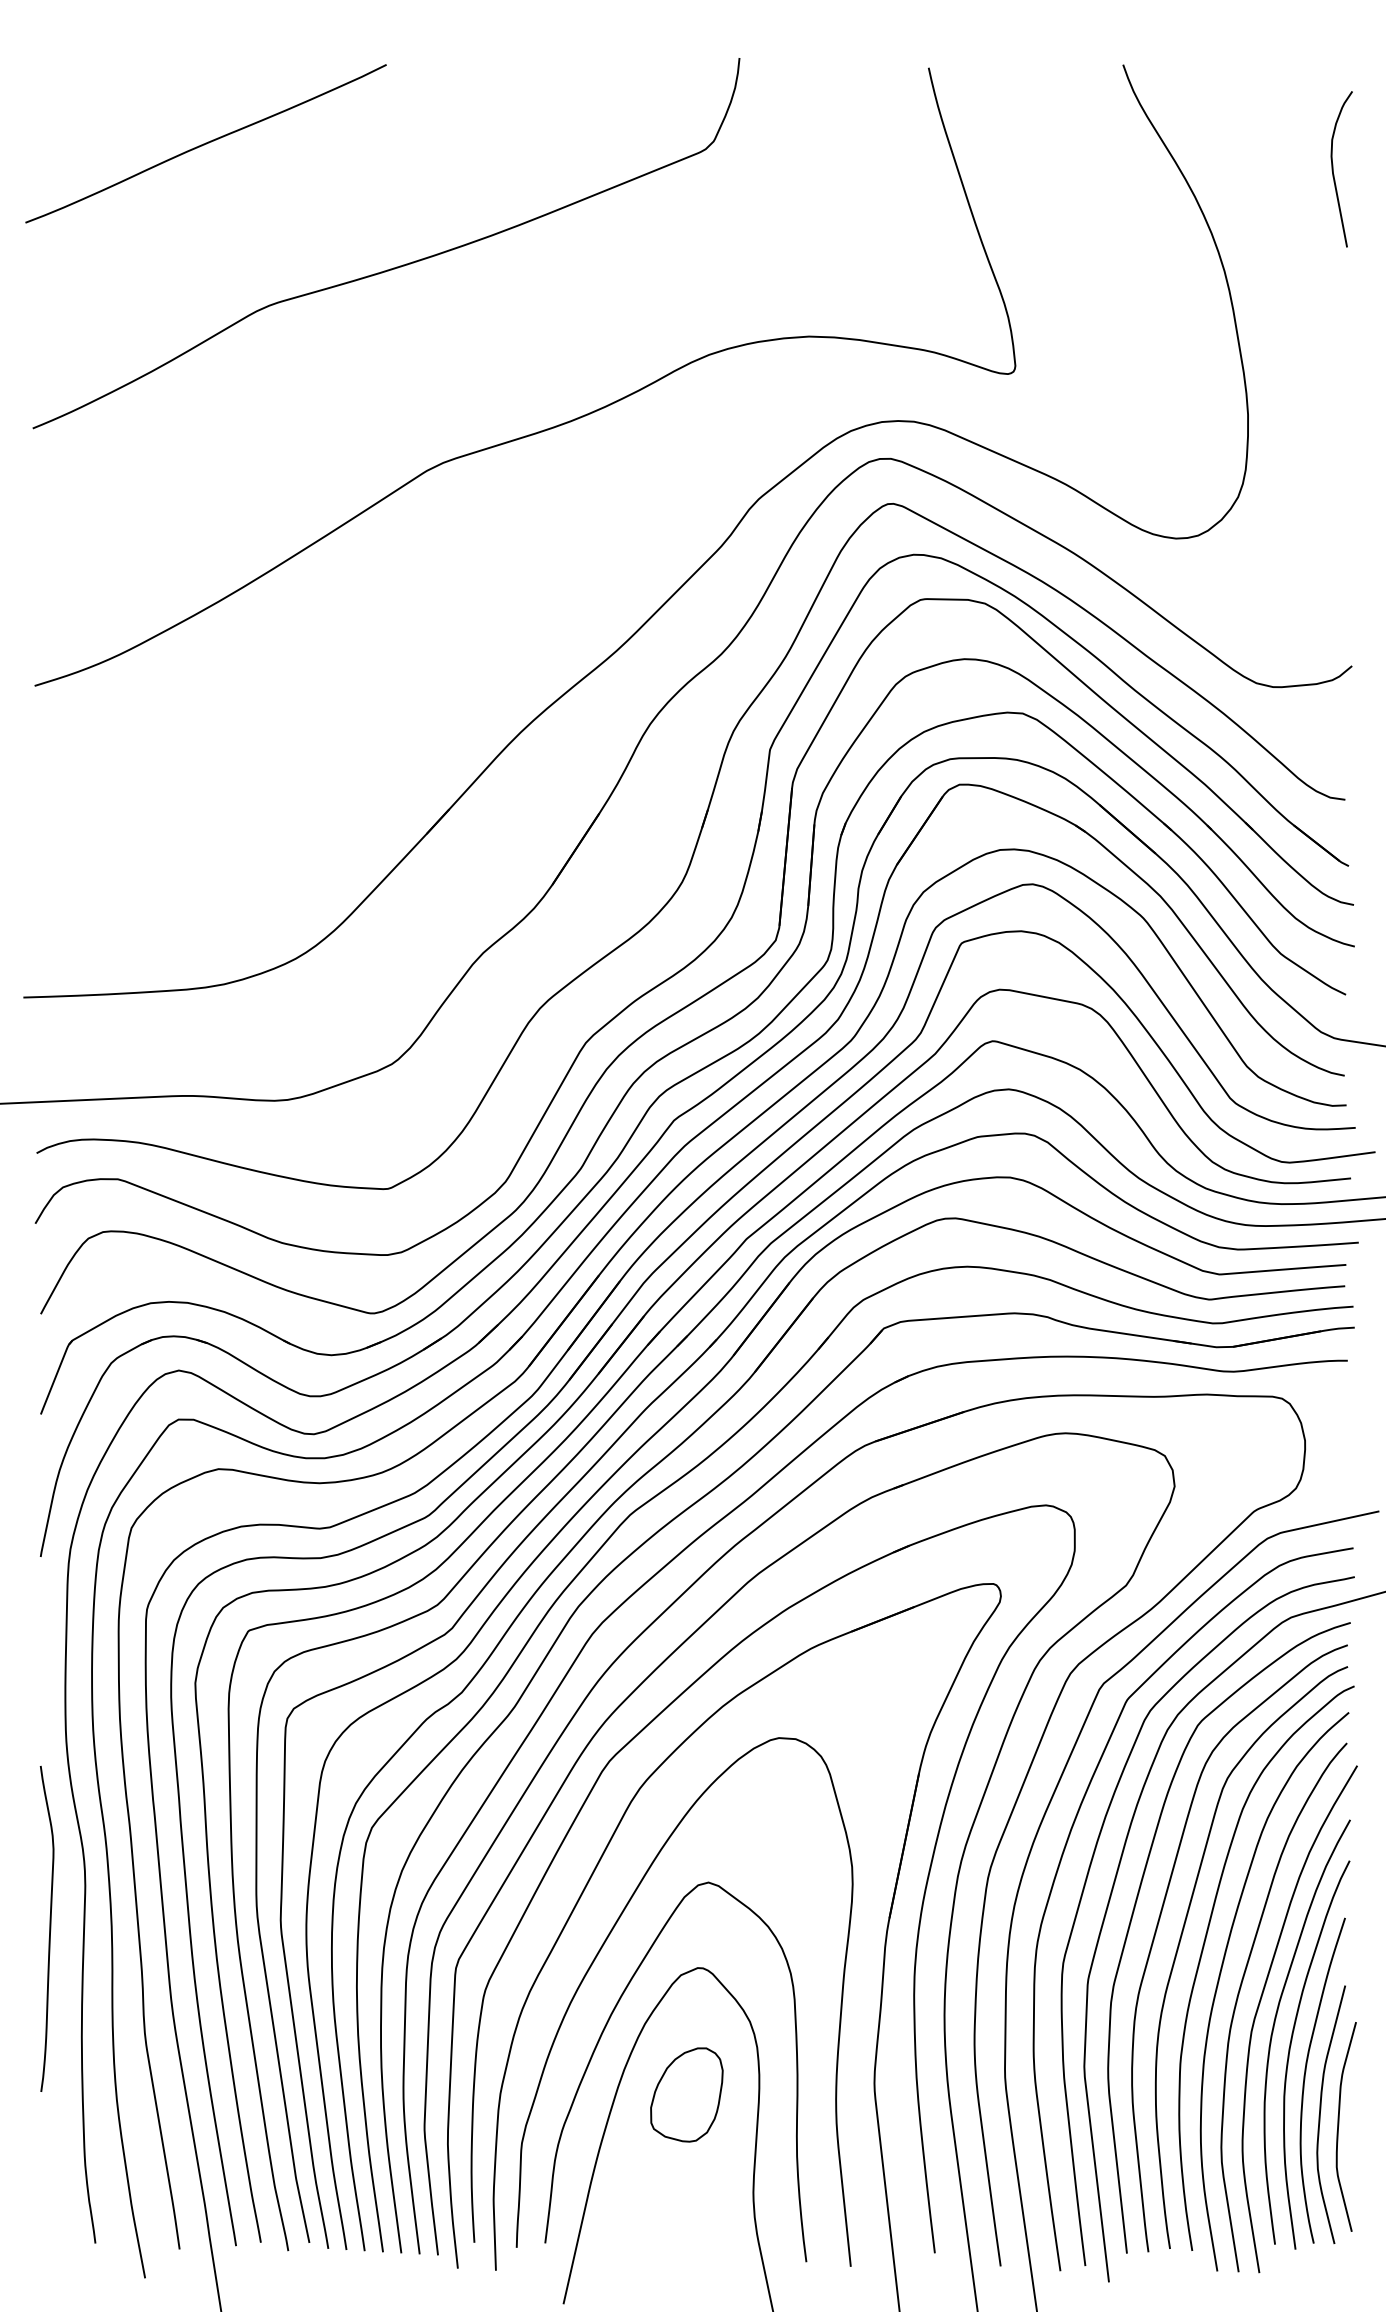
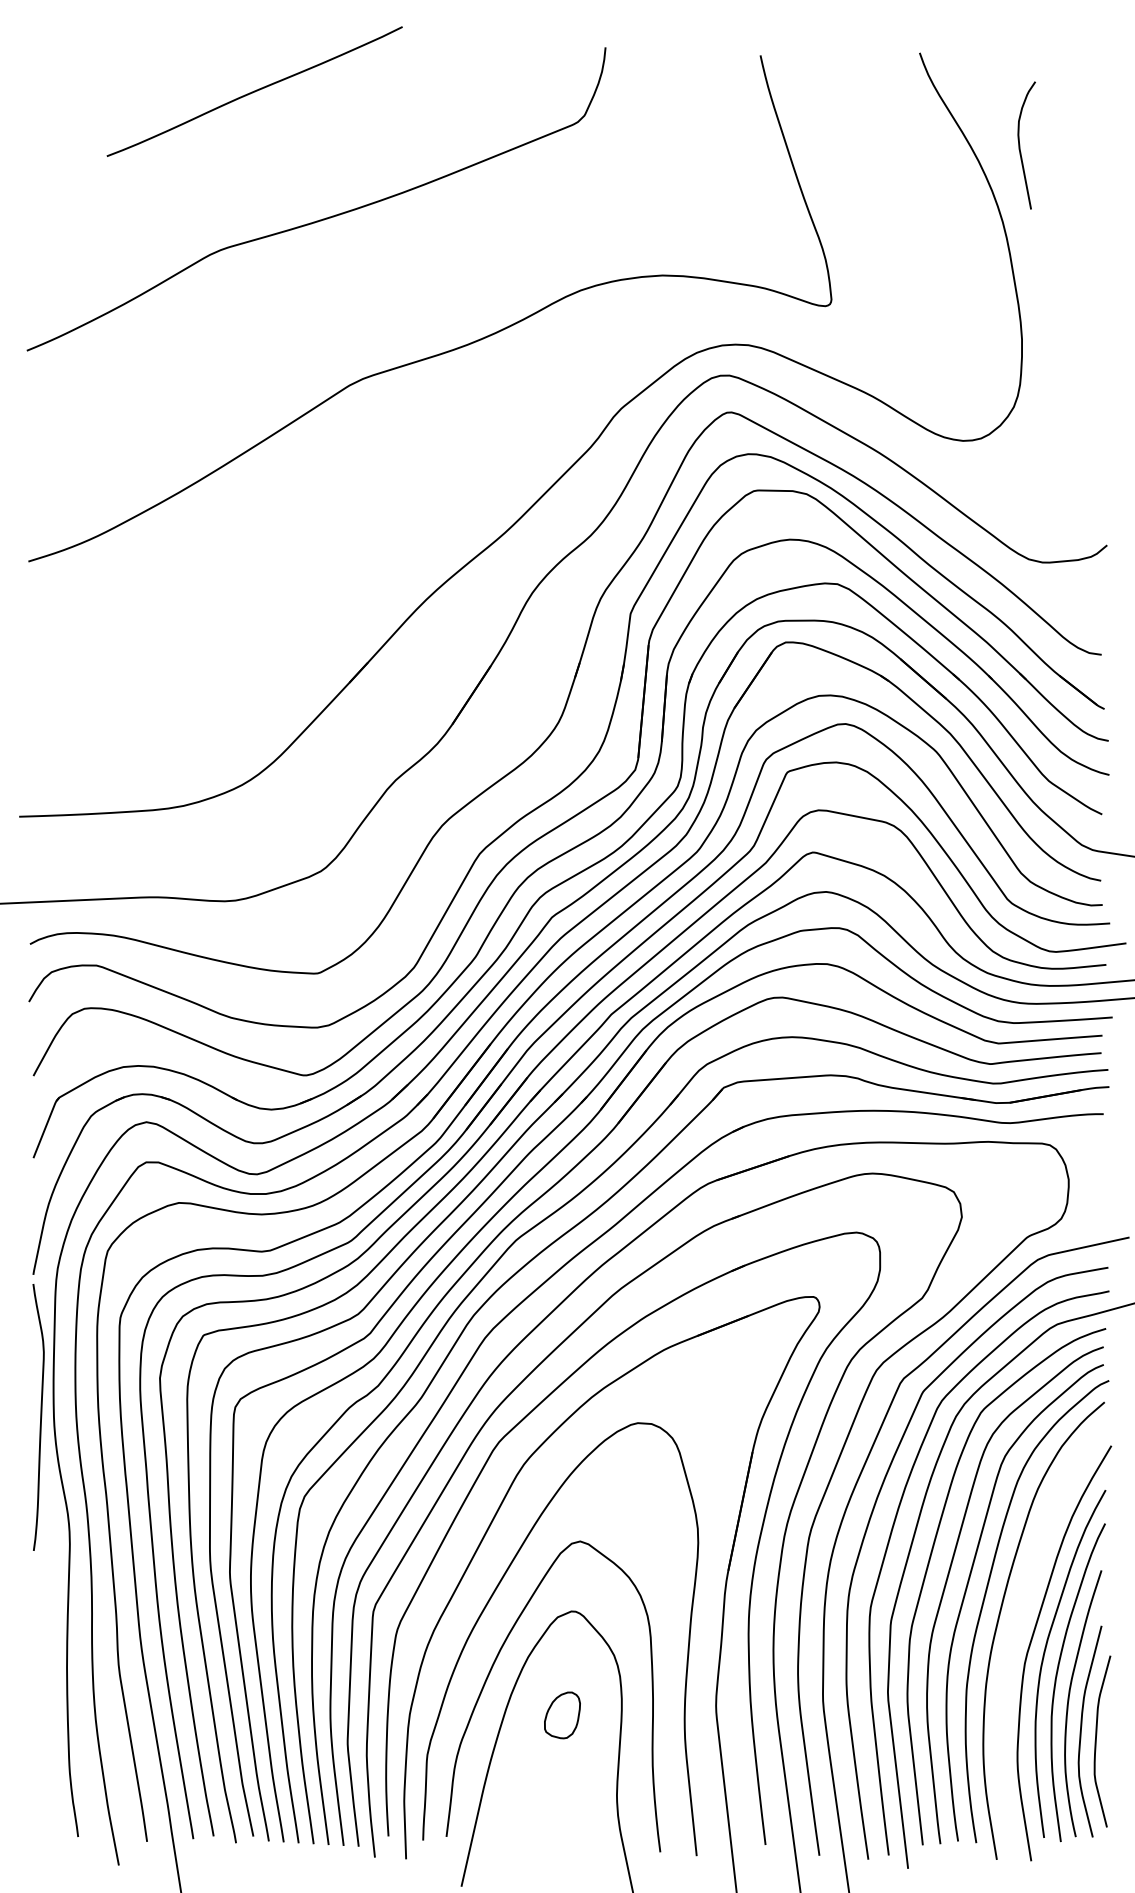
curve: (205, 143) -> (254, 91), moved
curve: (1334, 169) -> (1020, 145), moved
curve: (49, 1929) -> (40, 1417), moved
curve: (1240, 1993) -> (1015, 1632), removed
part: (686, 2095) -> (562, 1715), size x0.6

